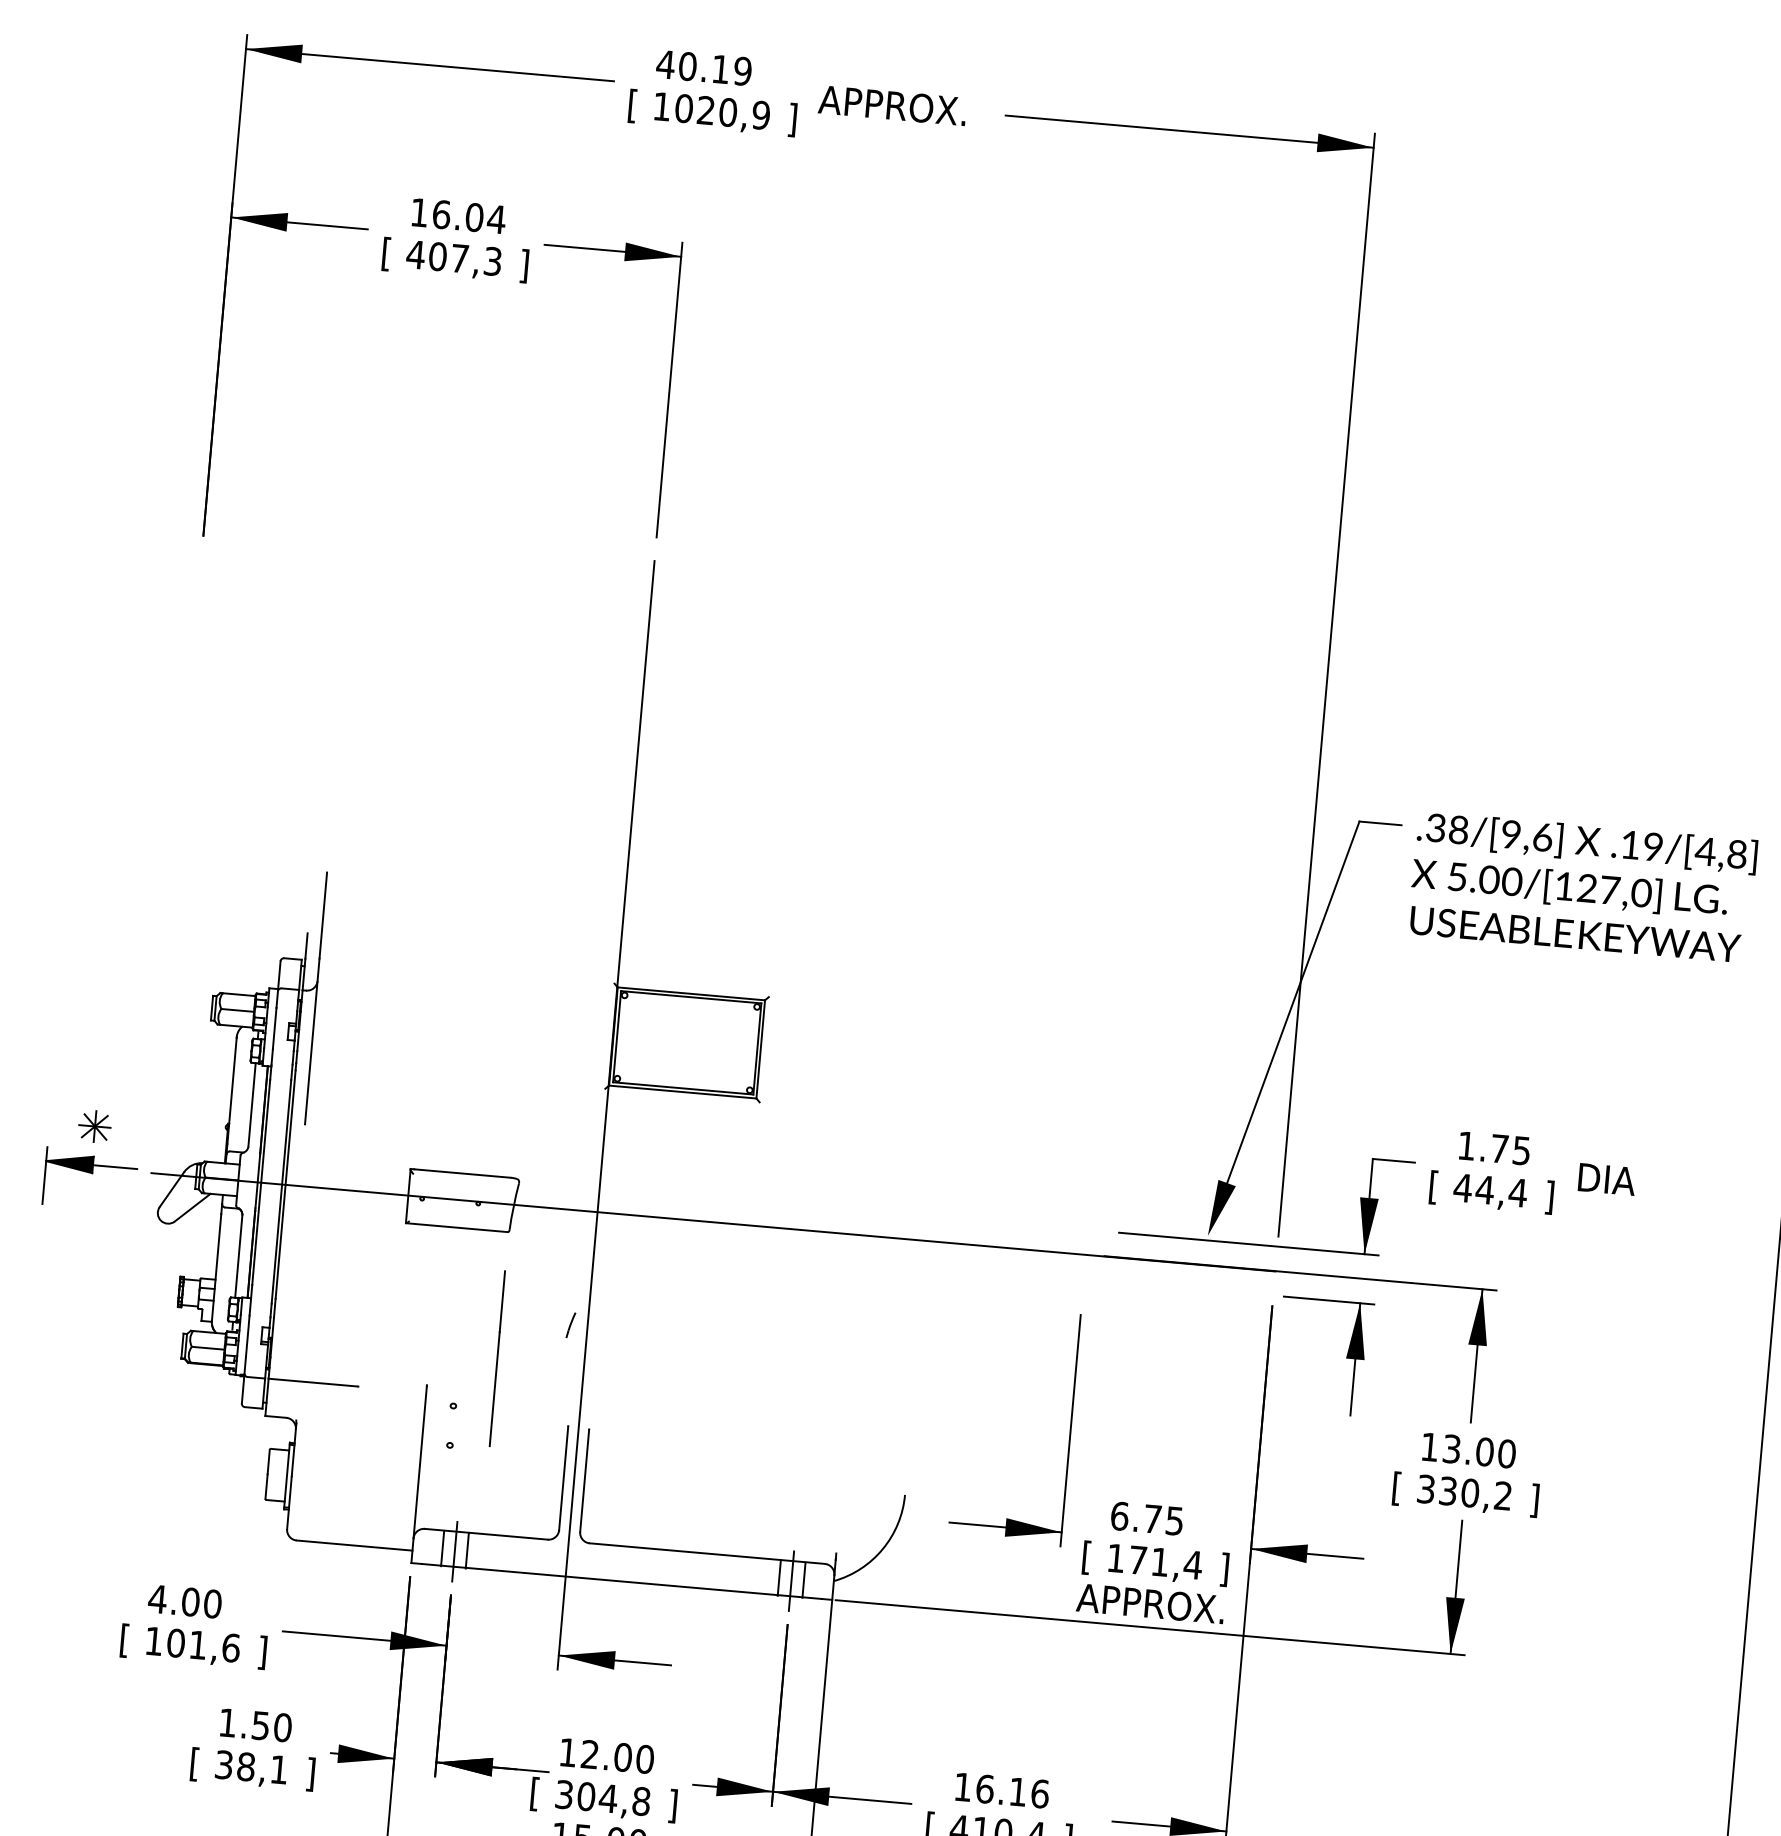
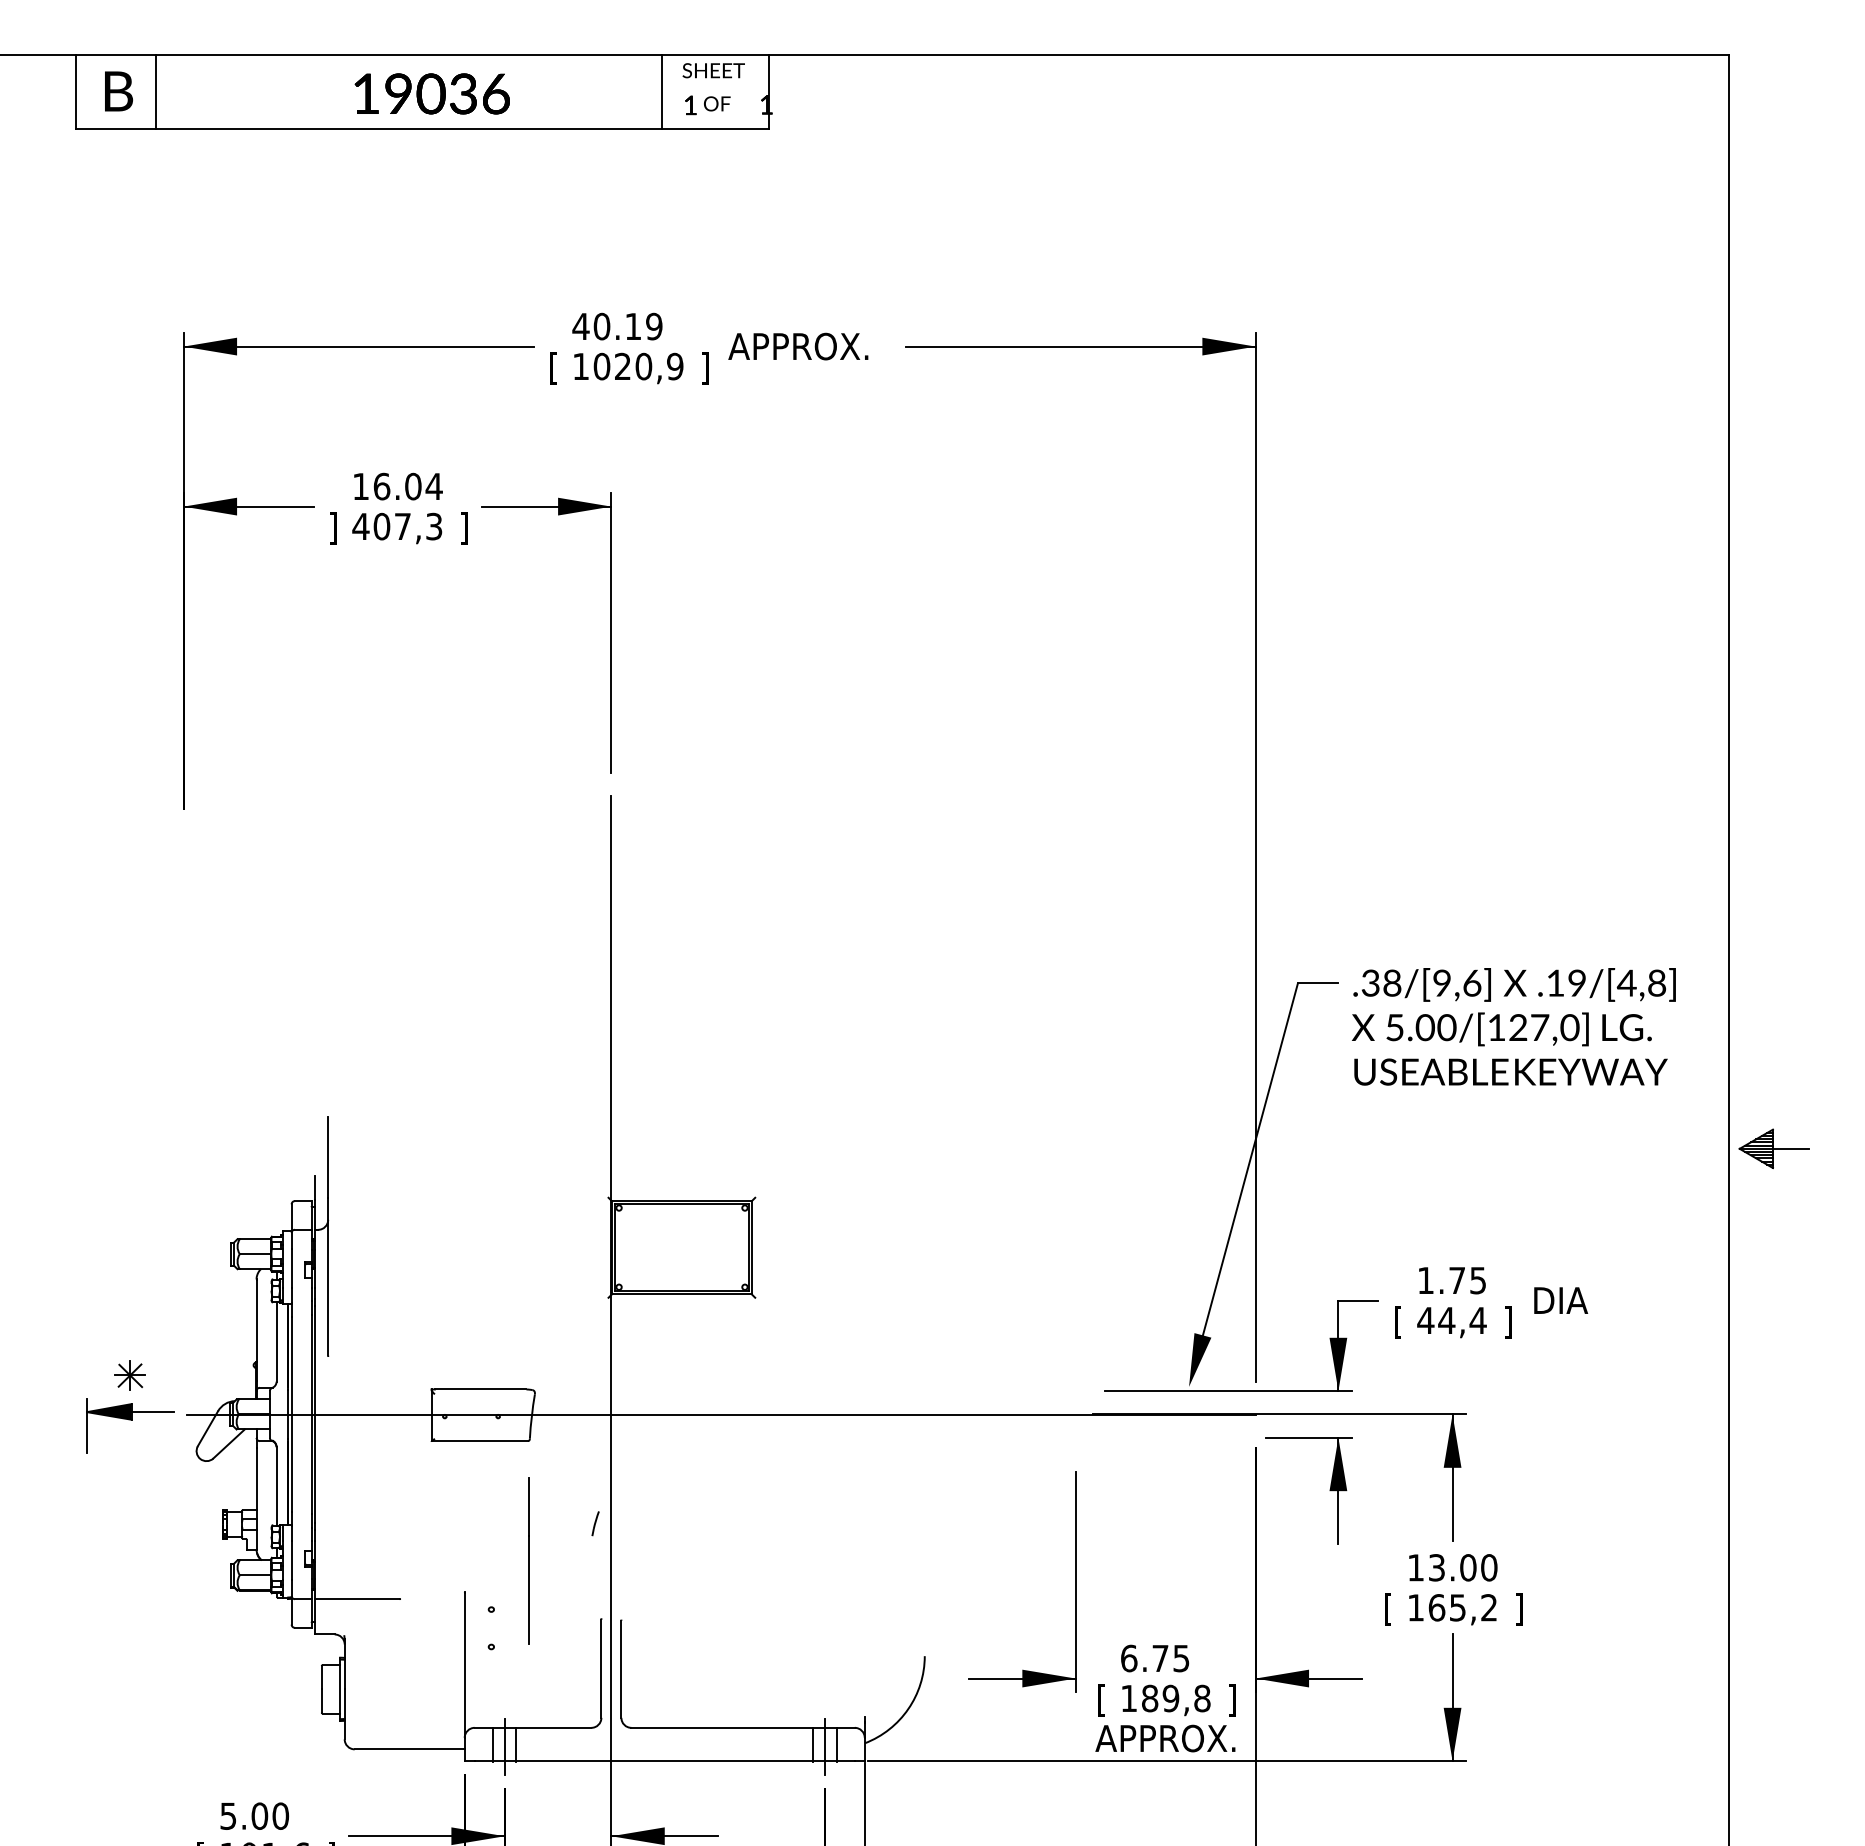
text: (386, 254) -> (333, 528), [ -> ]
text: (1448, 1490) -> (1437, 1607), 330,2 -> 165,2
text: (1165, 1562) -> (1176, 1698), 171,4 -> 189,8
text: (157, 1598) -> (228, 1815), 4.00 -> 5.00

